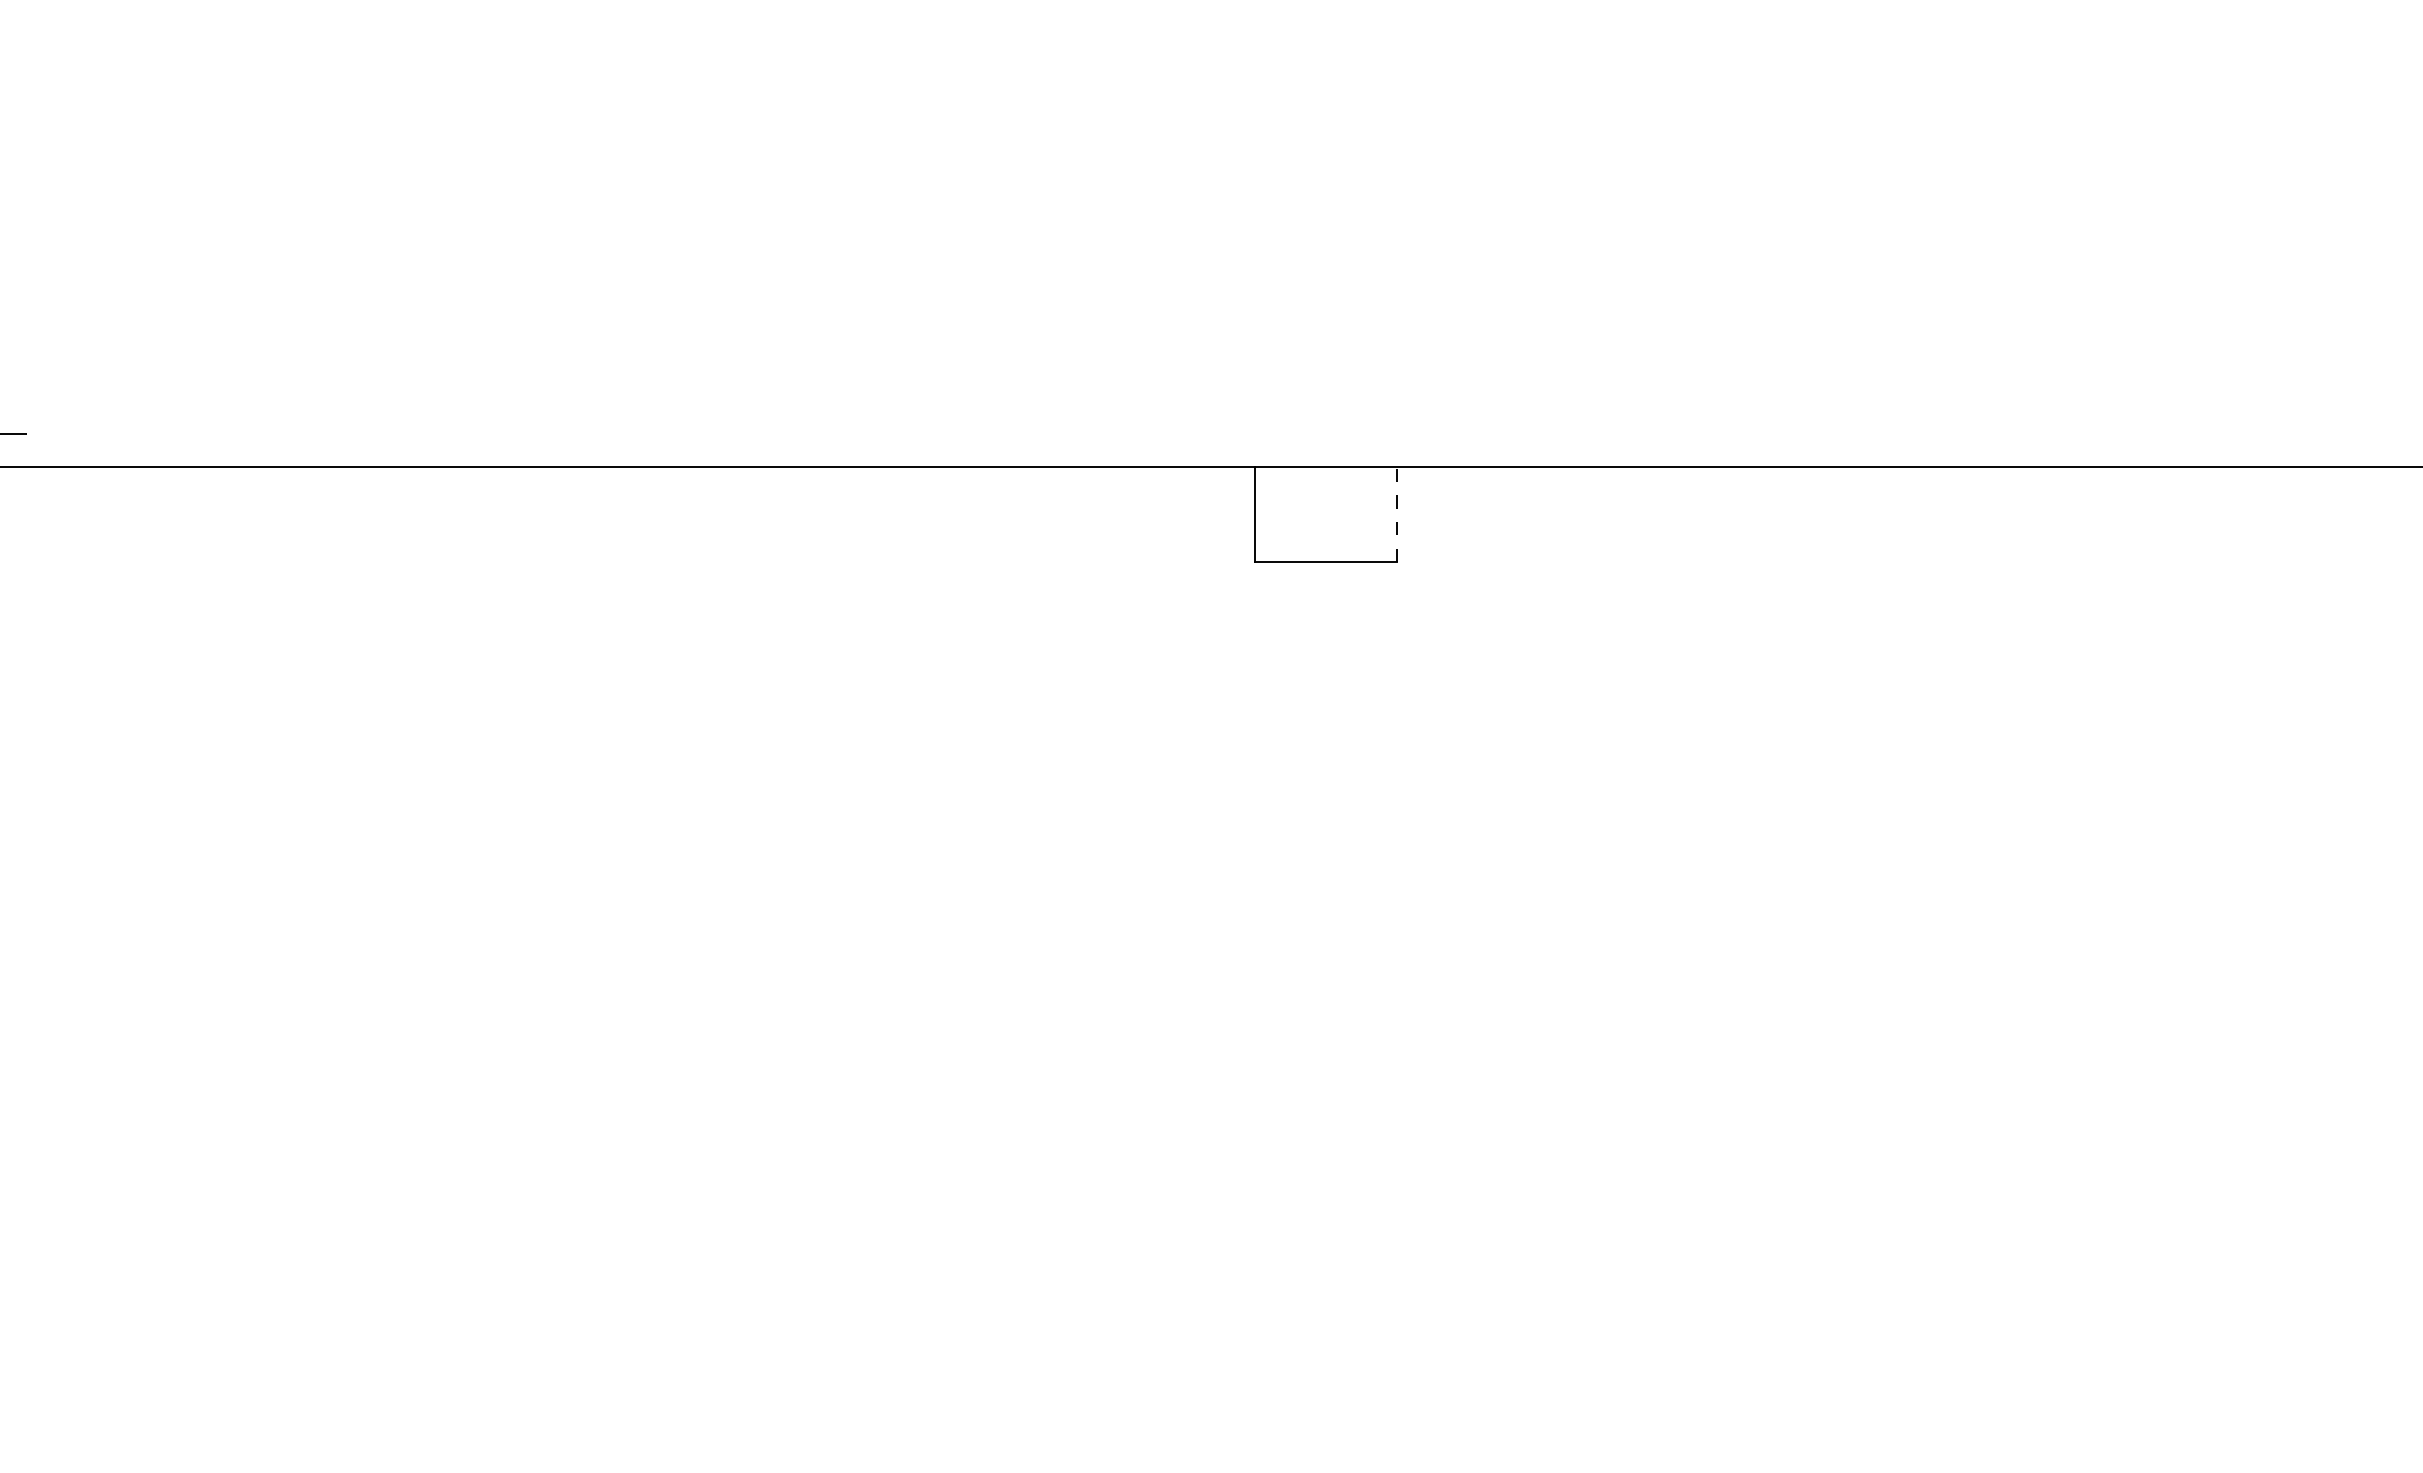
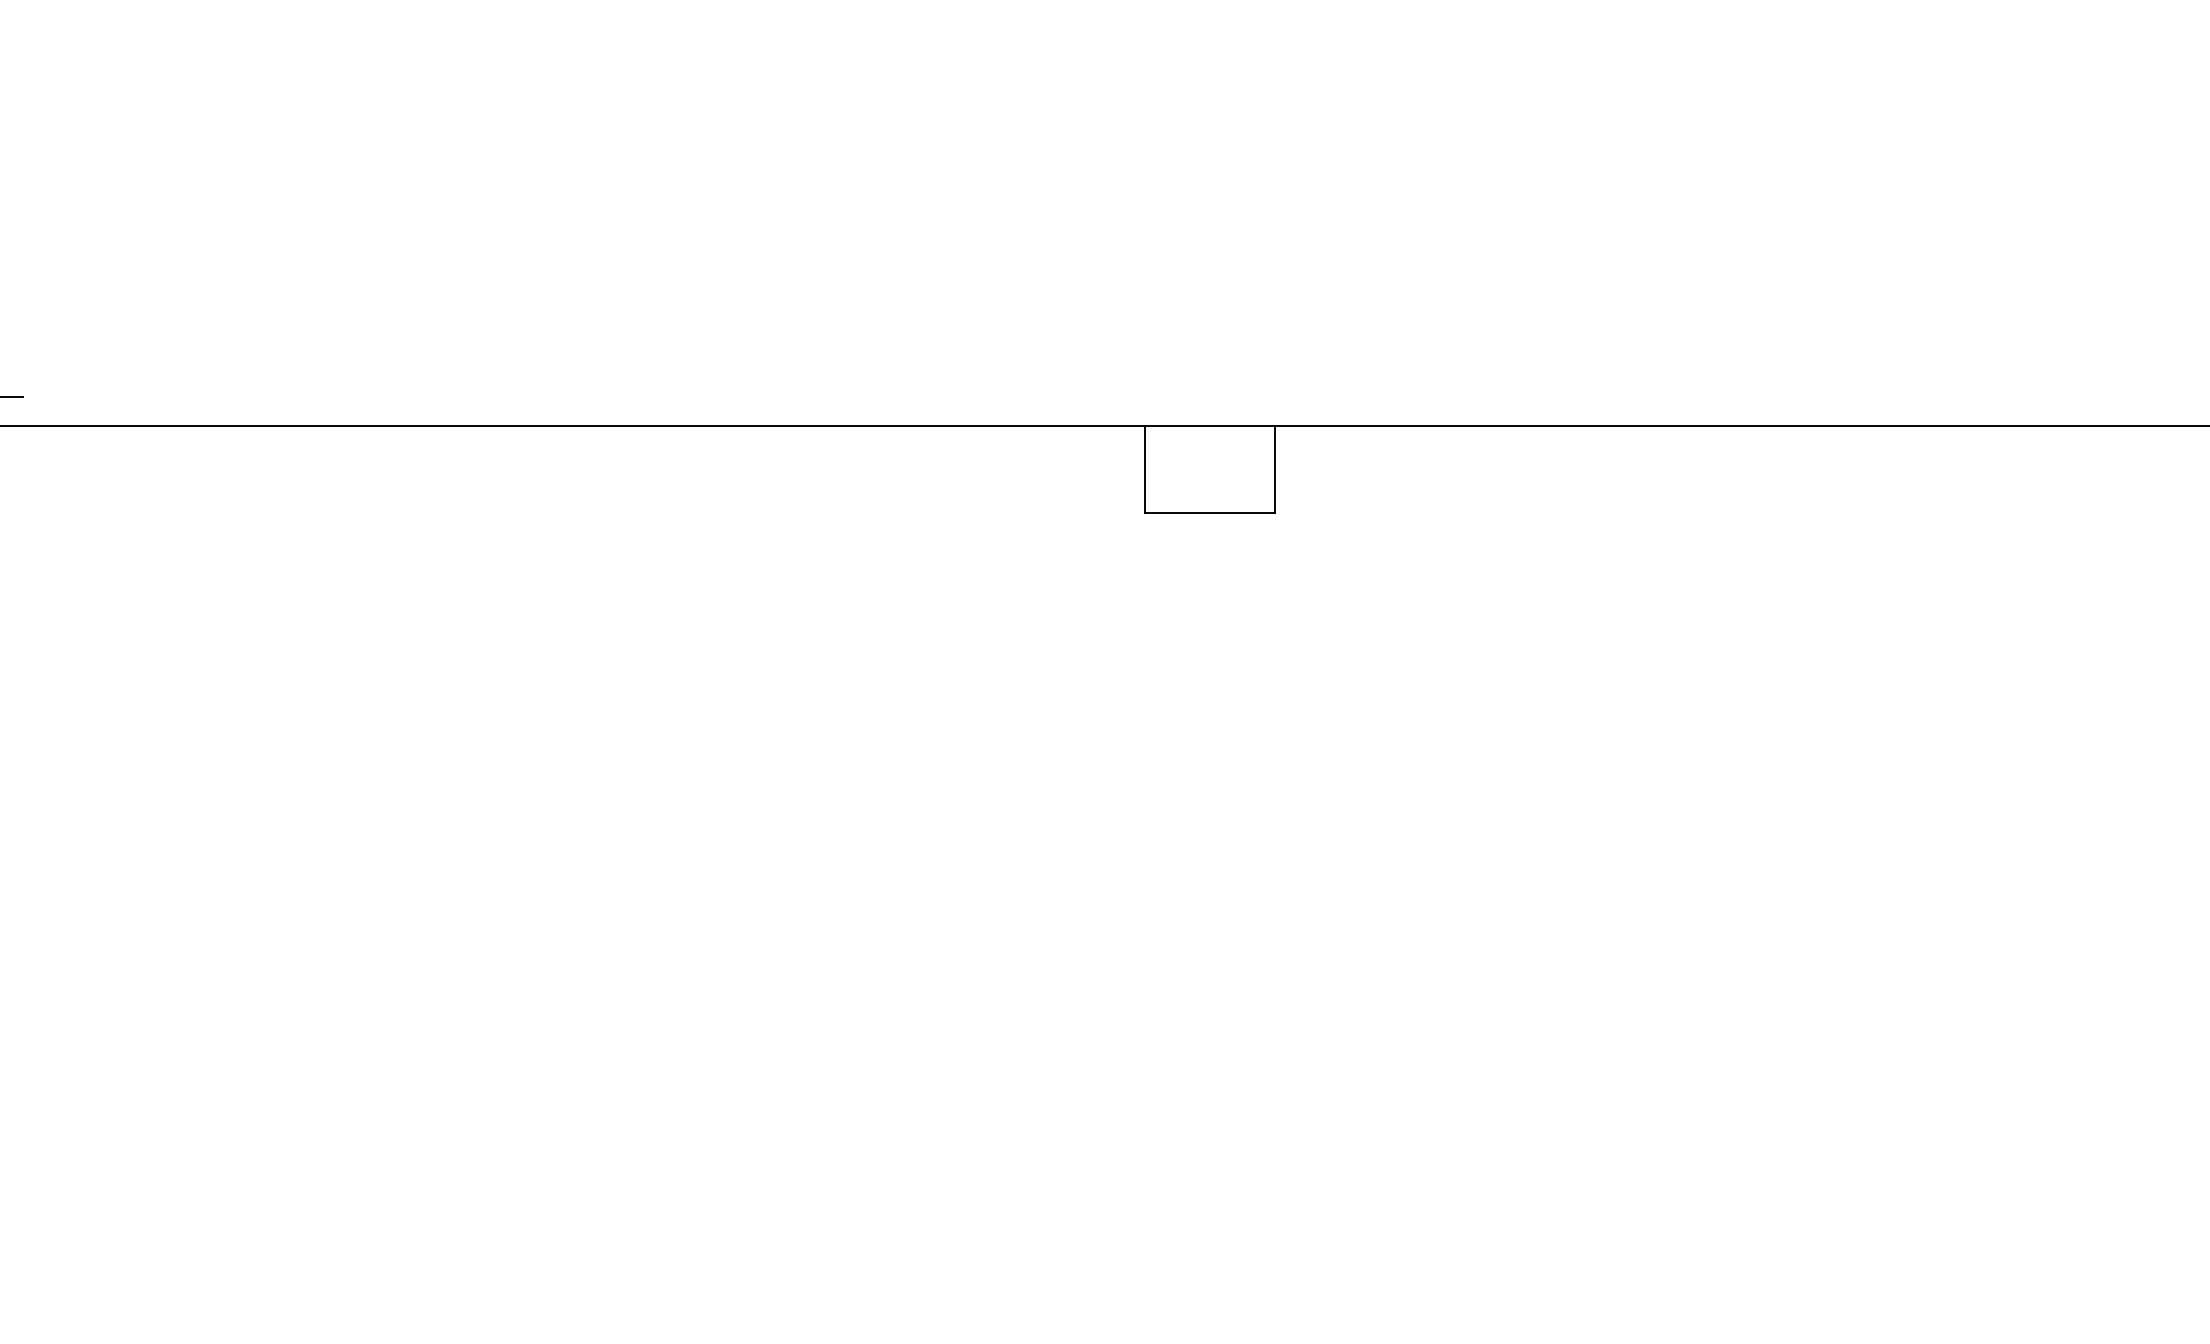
line: (1397, 514) -> (1274, 469), dashed -> solid

